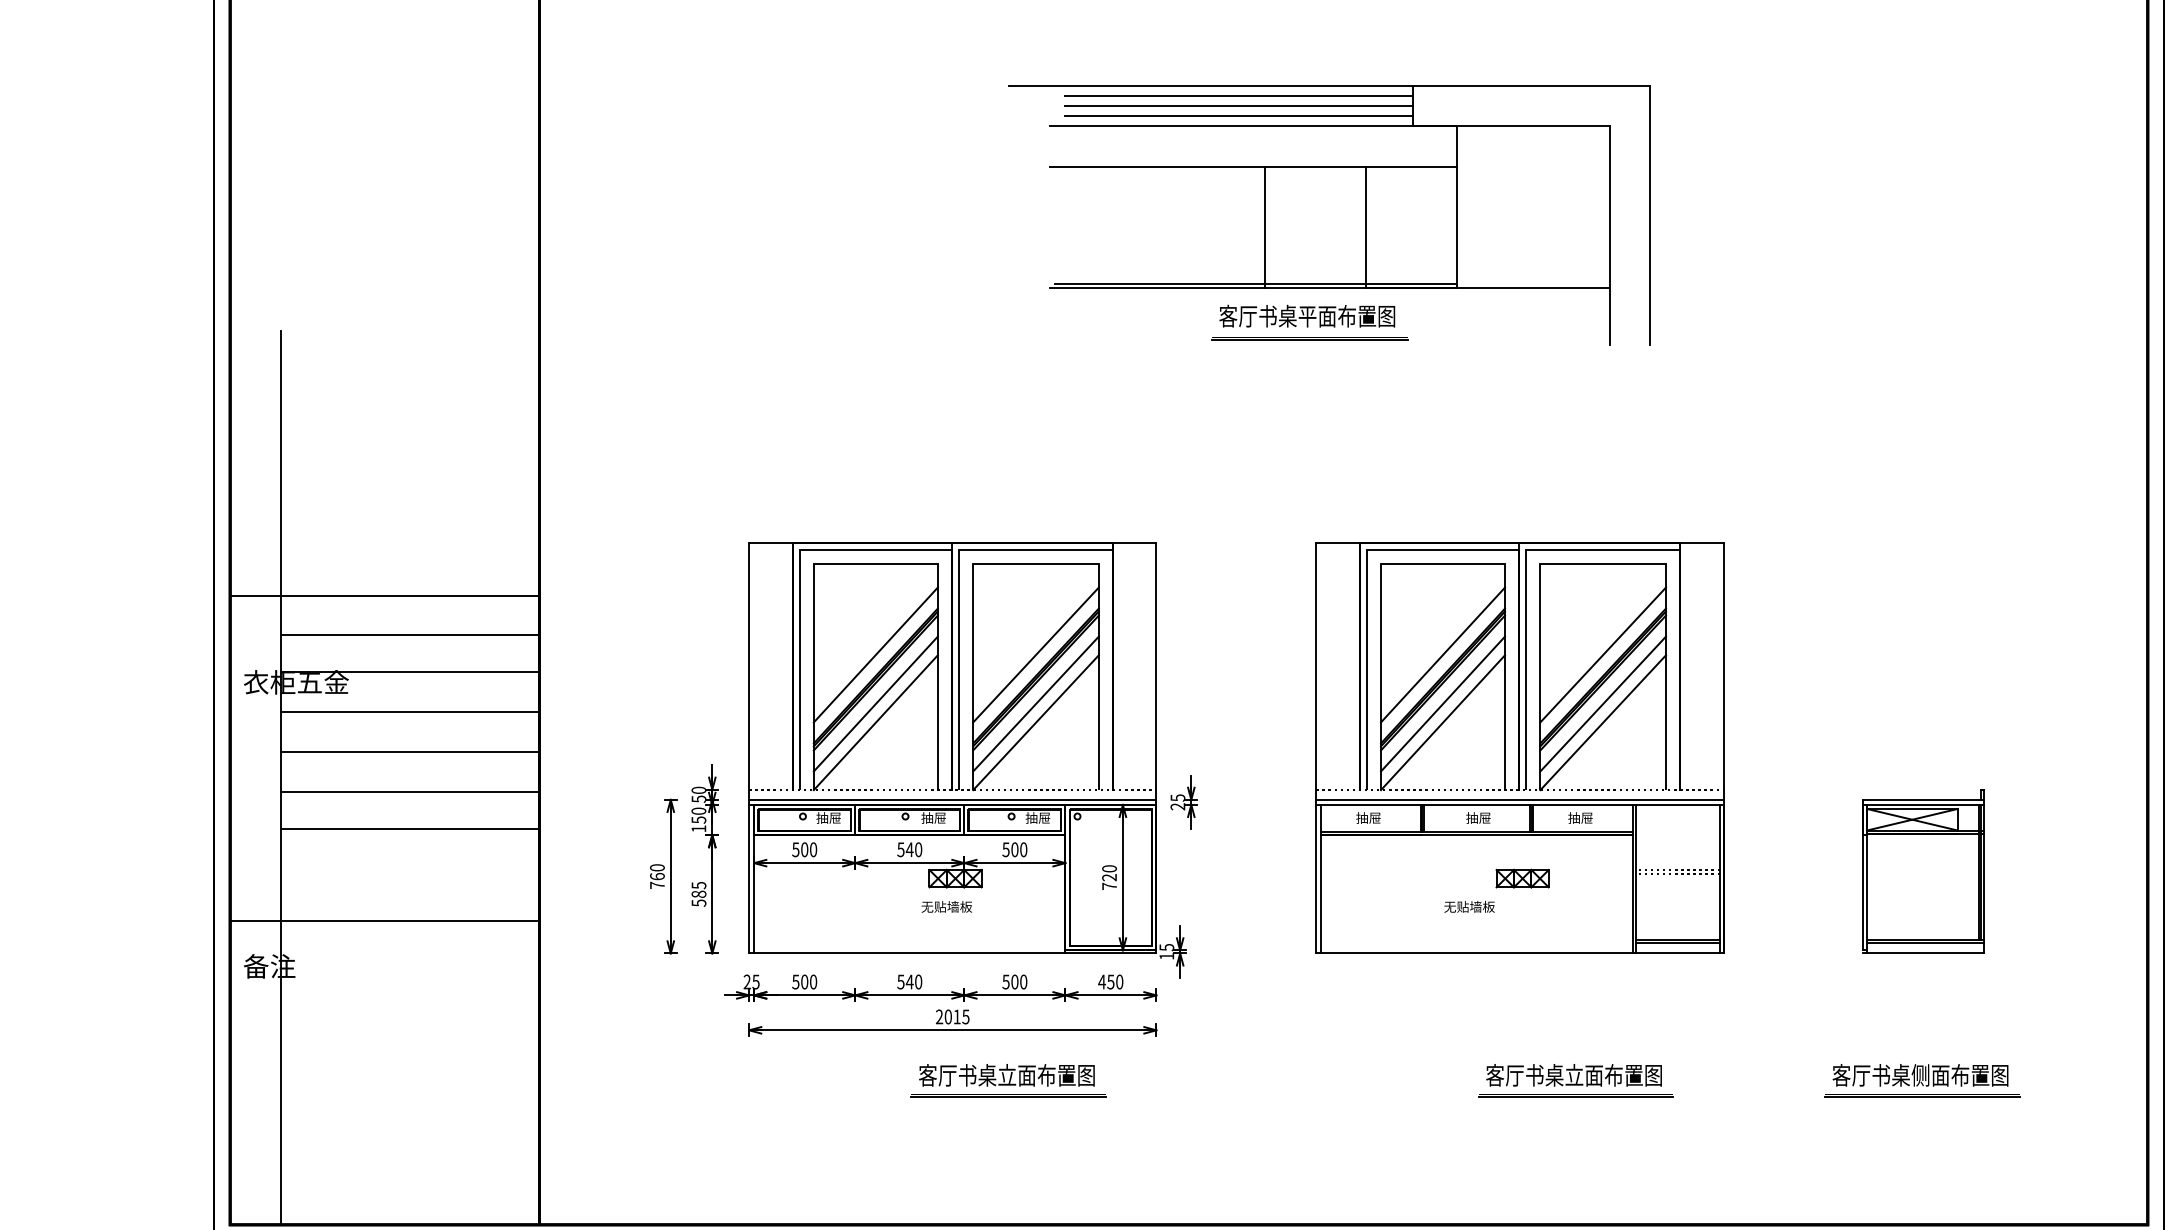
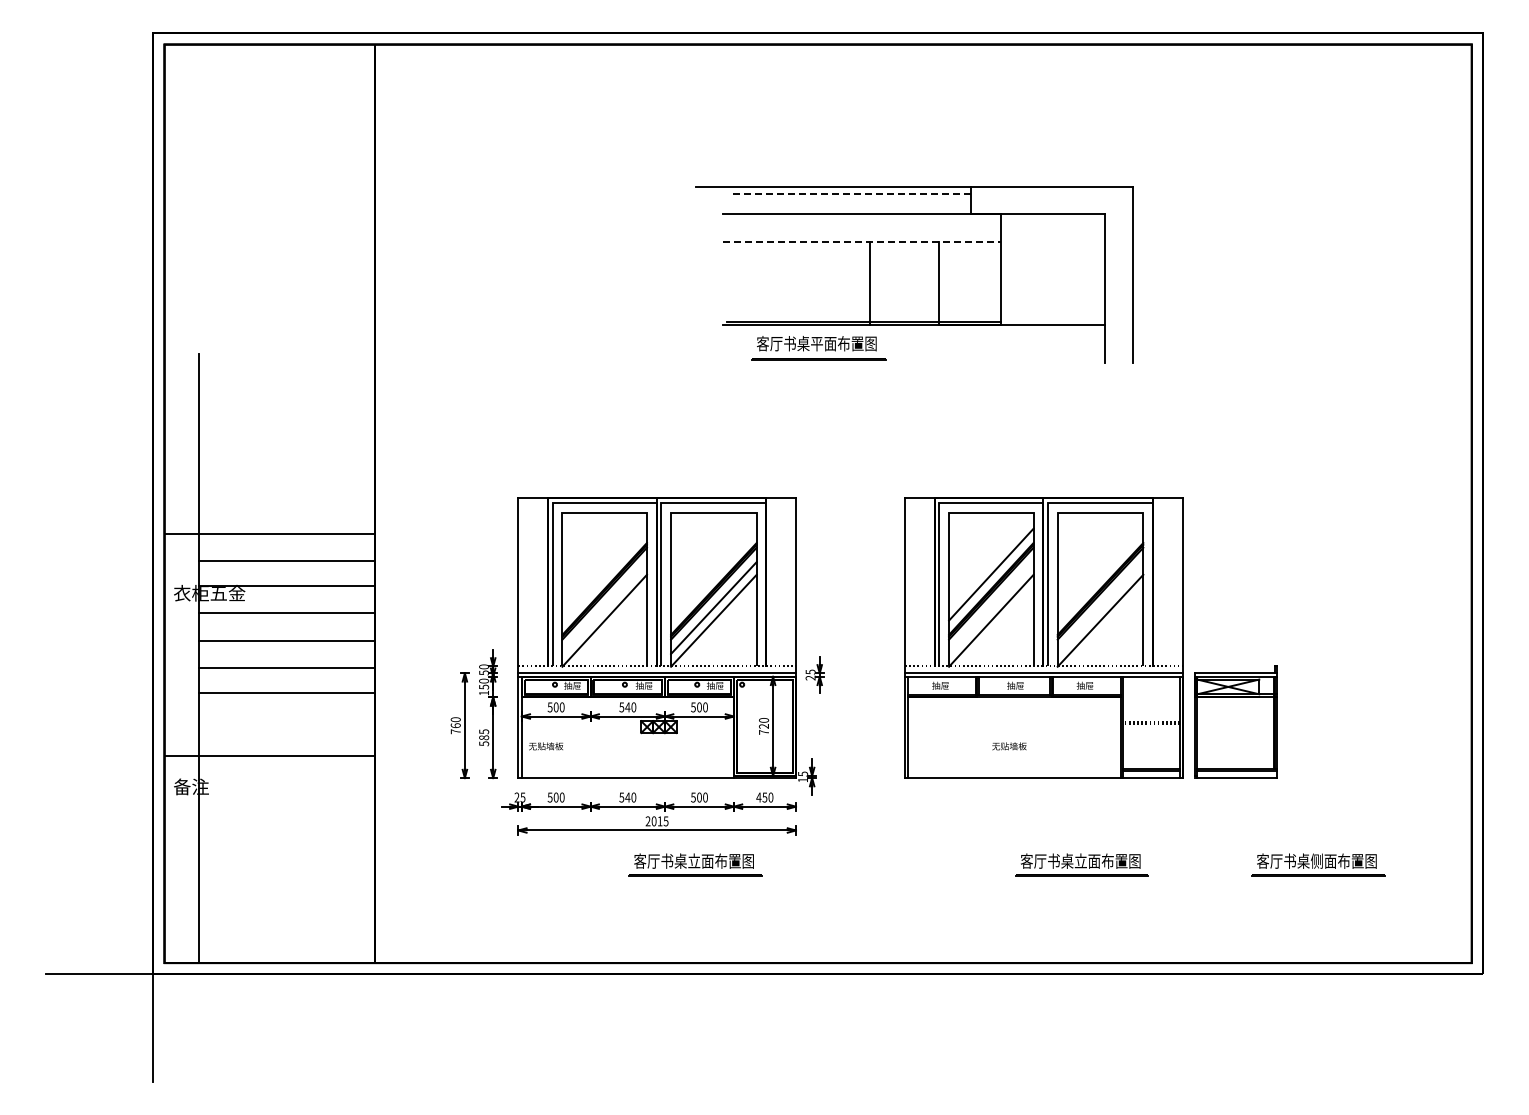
line: (1239, 95) -> (852, 193), solid -> dashed
line: (1239, 106) -> (852, 200), removed
line: (1239, 116) -> (852, 207), removed
line: (1252, 166) -> (861, 241), solid -> dashed
part: (1309, 323) -> (818, 348), moved
line: (875, 654) -> (604, 574), removed
line: (1035, 654) -> (713, 574), removed
line: (1603, 654) -> (1100, 574), removed
line: (875, 704) -> (604, 608), removed
line: (1443, 704) -> (991, 608), removed
line: (1603, 704) -> (1100, 608), removed
part: (1922, 870) -> (1235, 721), moved
part: (1522, 879) -> (1045, 727), removed
text: (945, 907) -> (545, 746), moved

